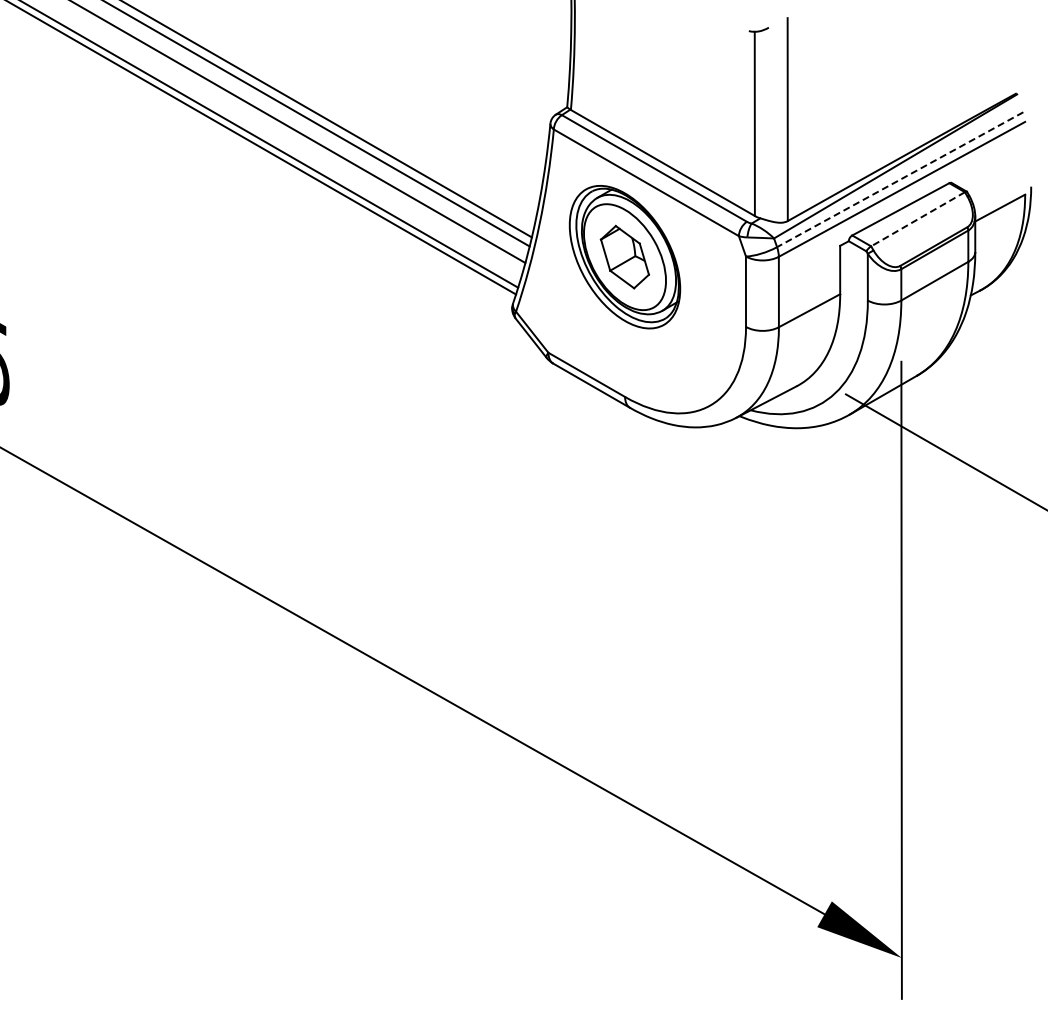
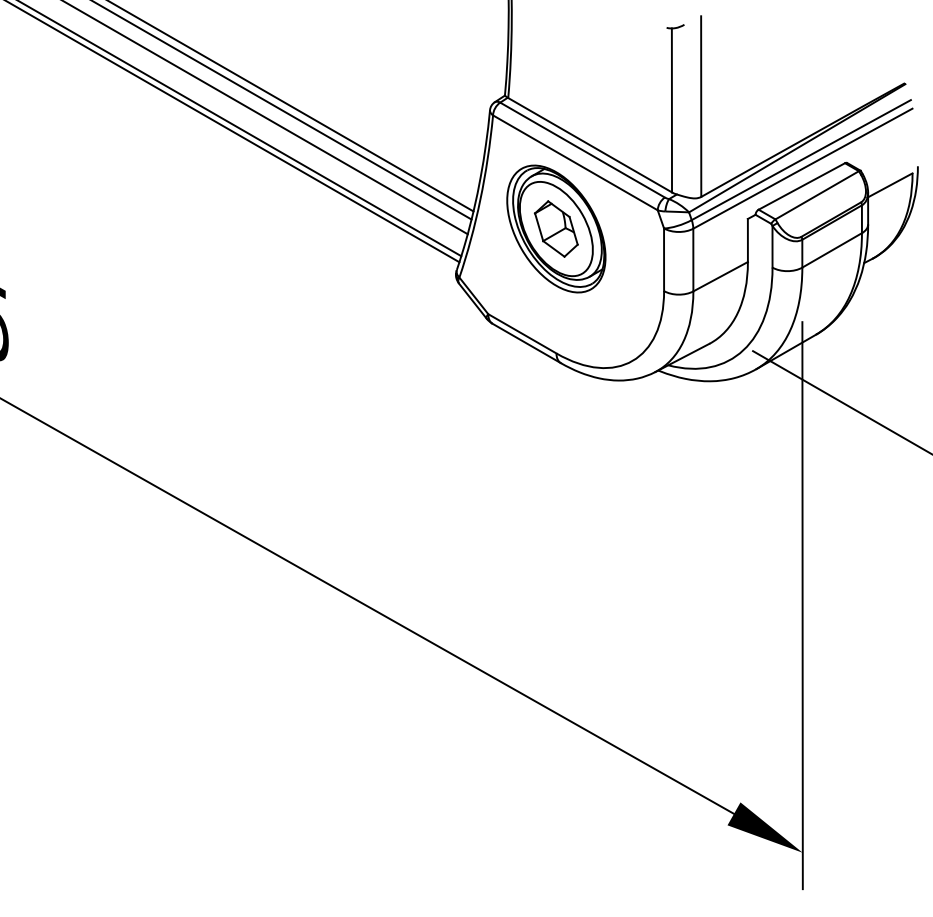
line: (899, 179) -> (800, 159), dashed -> solid
line: (917, 219) -> (816, 195), dashed -> solid

